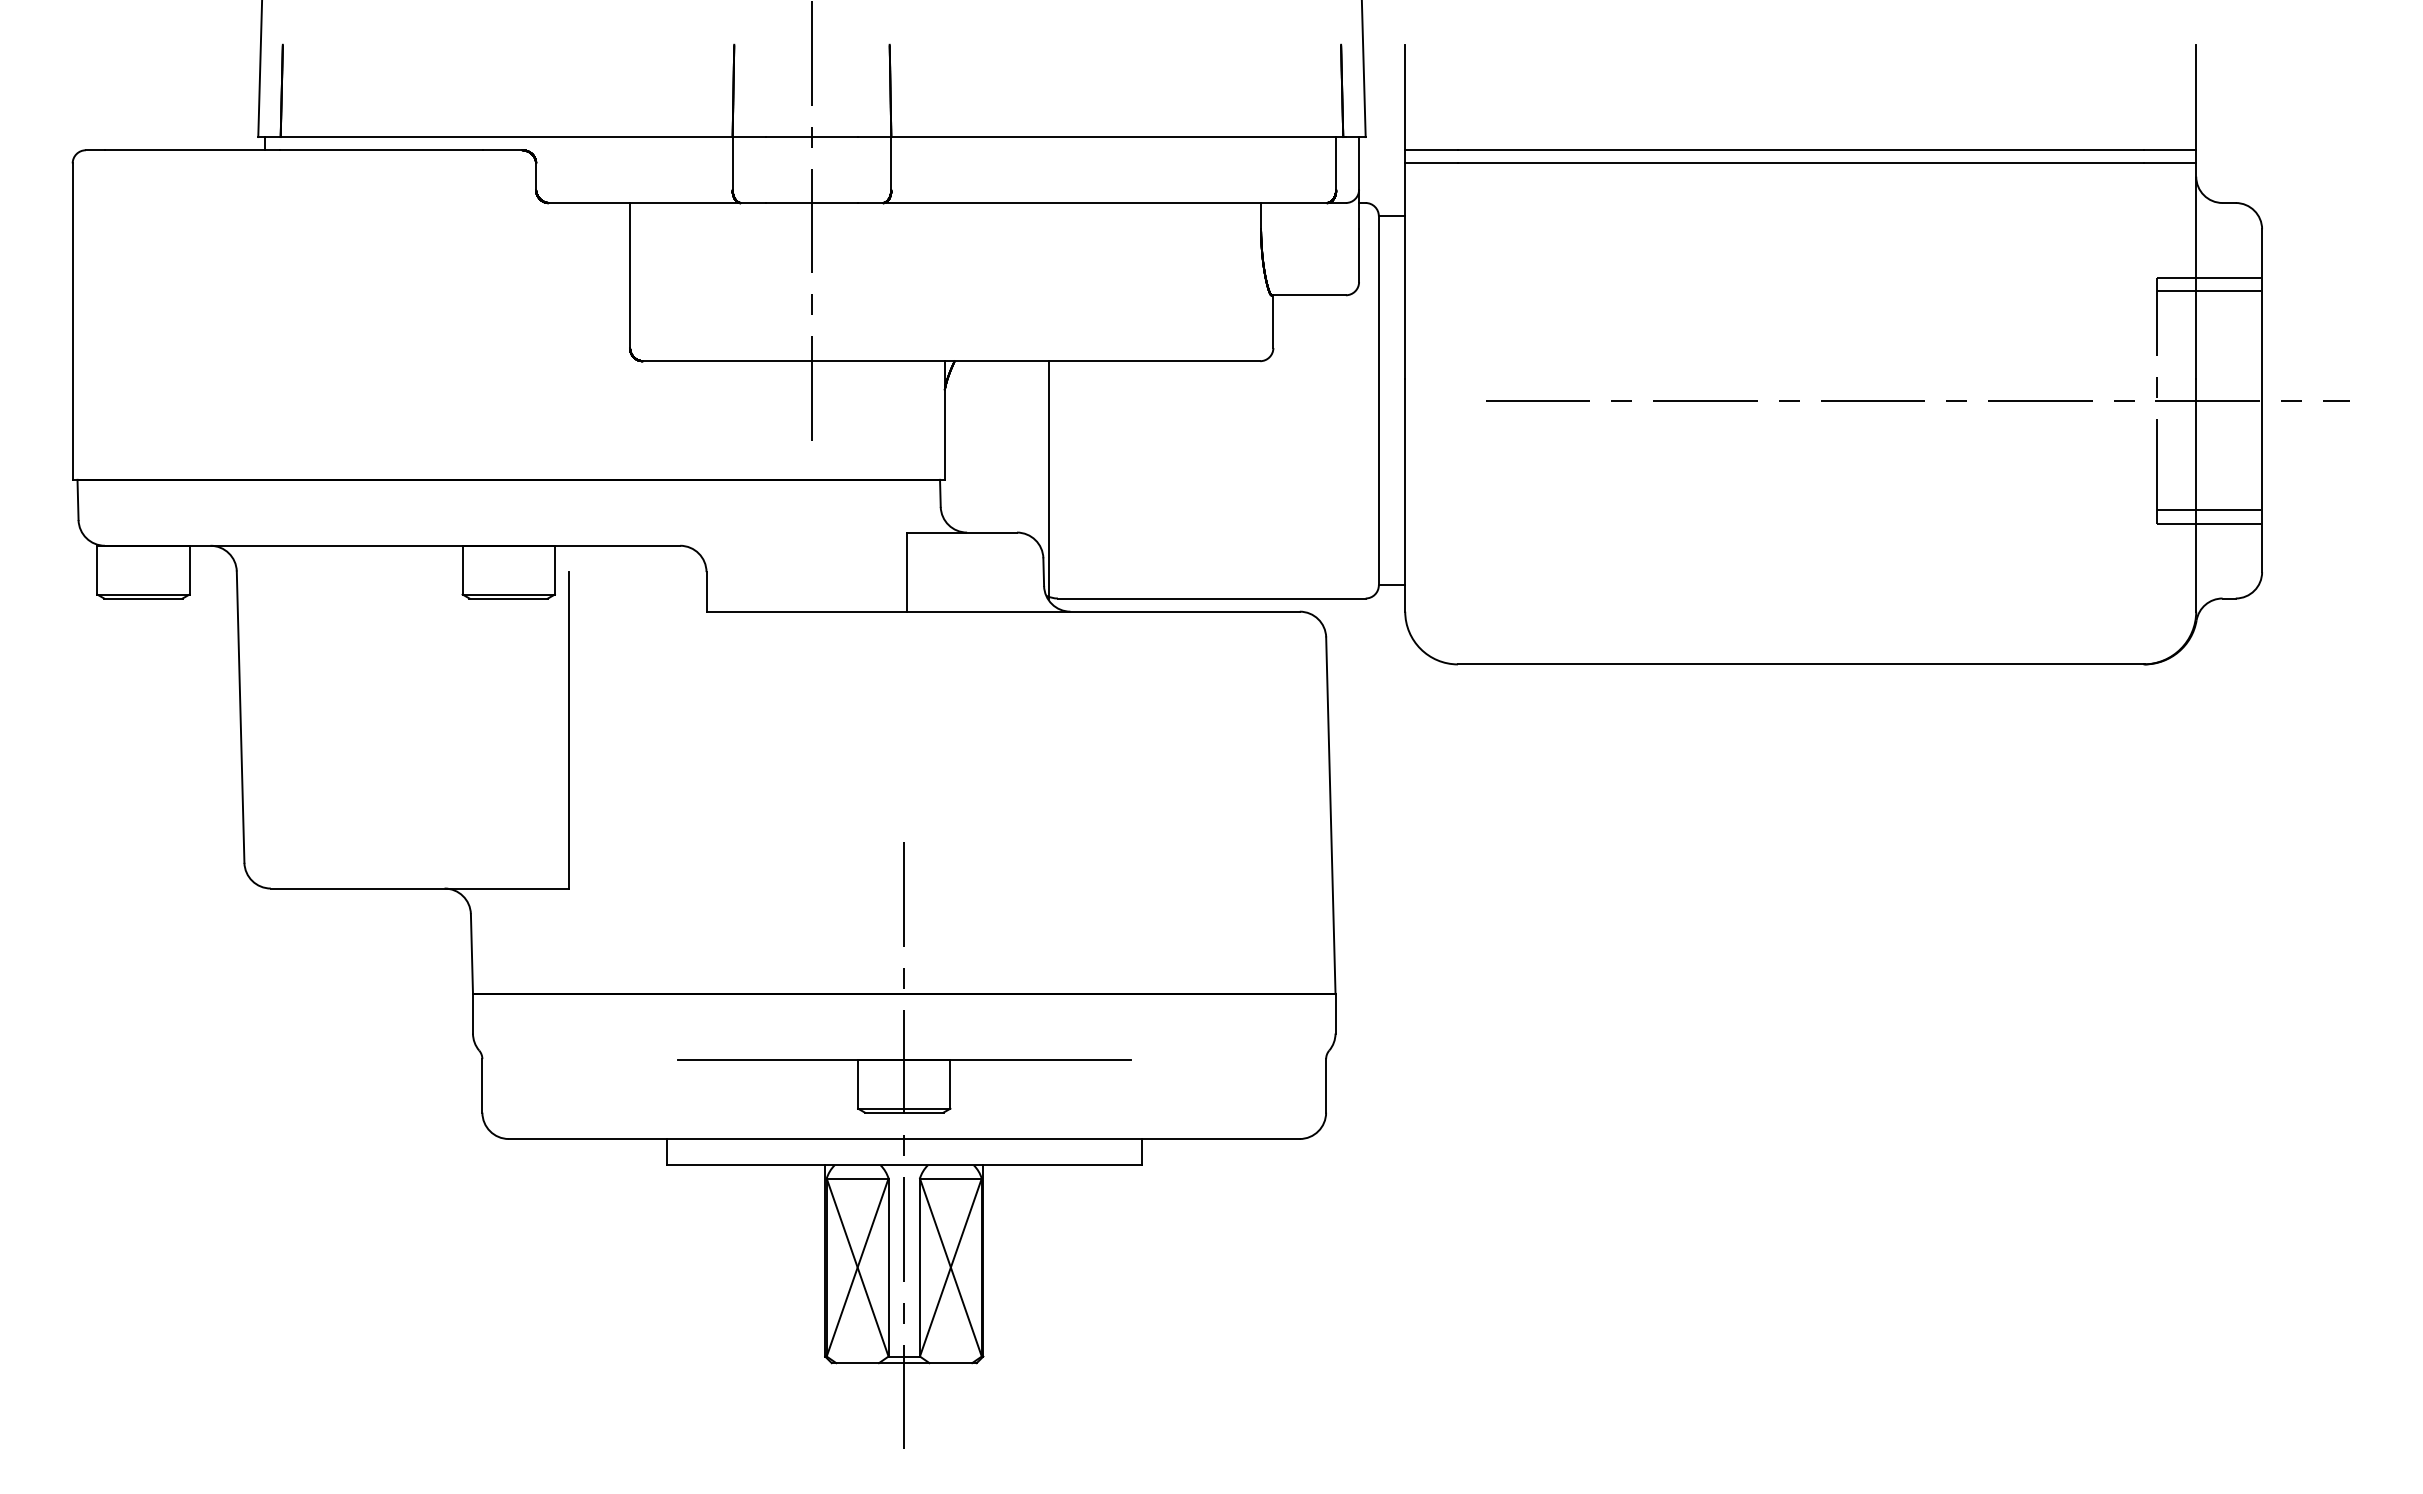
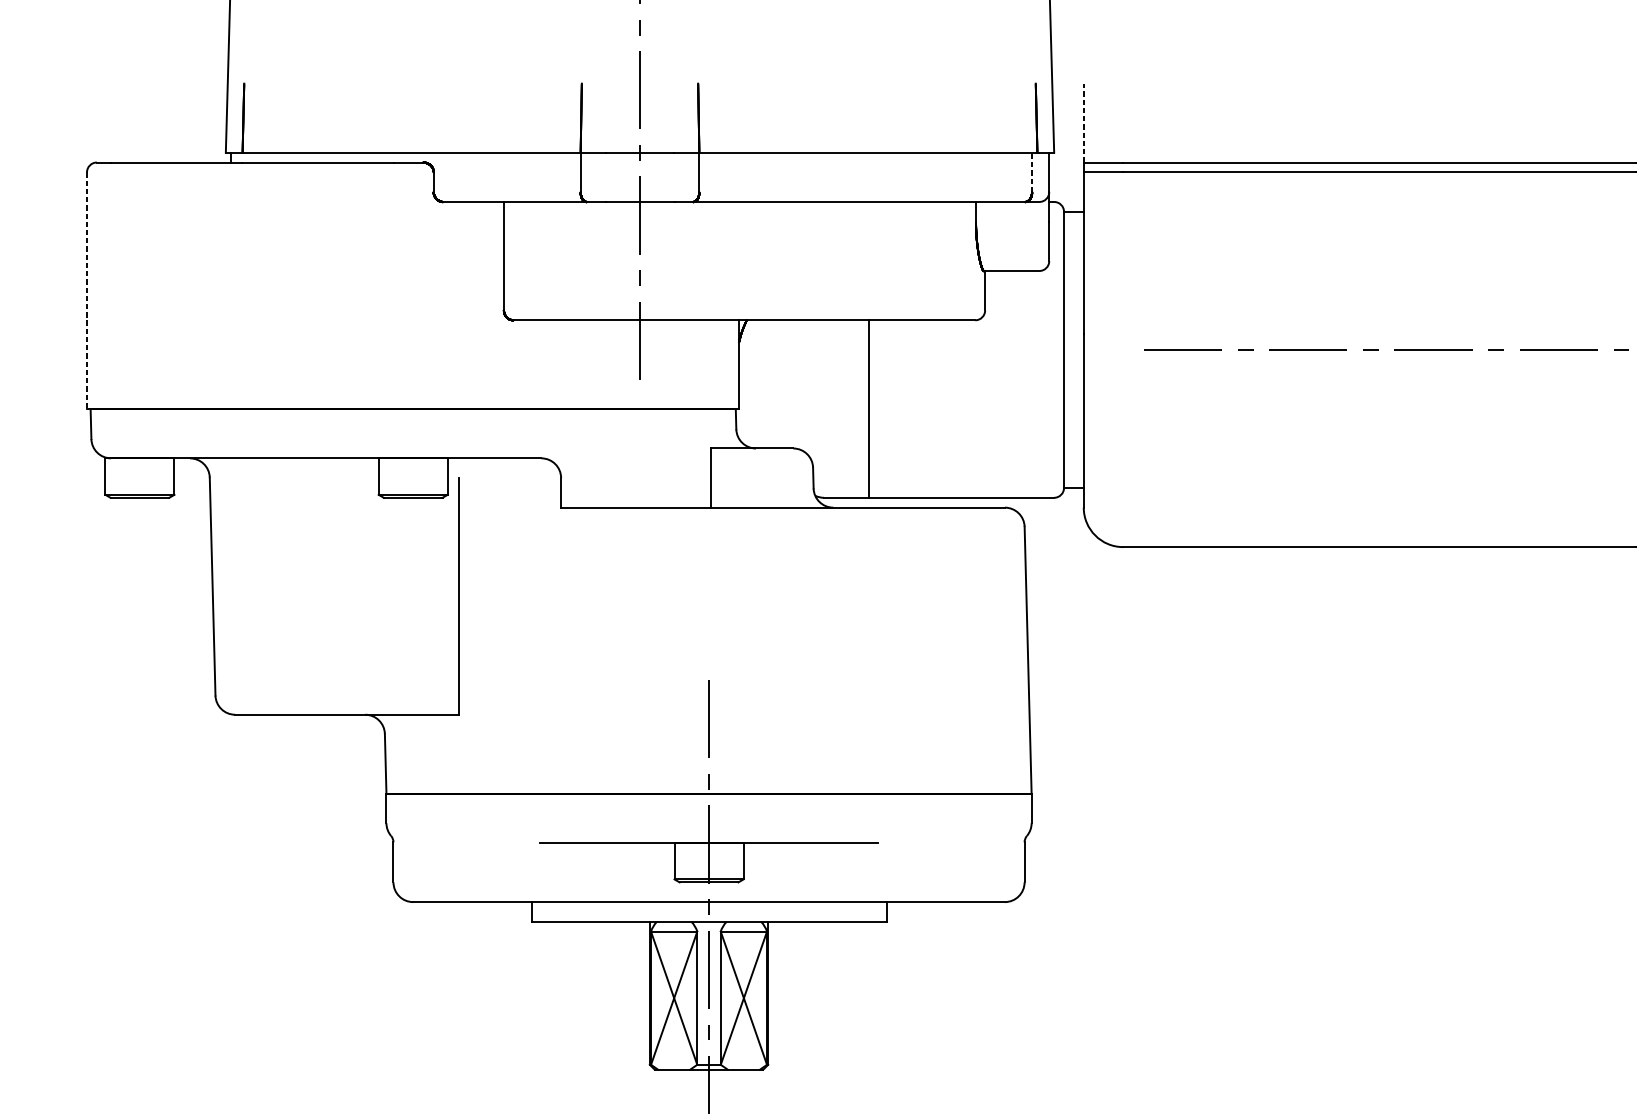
line: (1405, 97) -> (1083, 123), solid -> dashed
line: (1336, 162) -> (1032, 171), solid -> dashed
line: (72, 322) -> (86, 291), solid -> dashed
line: (1049, 479) -> (869, 408), moved

